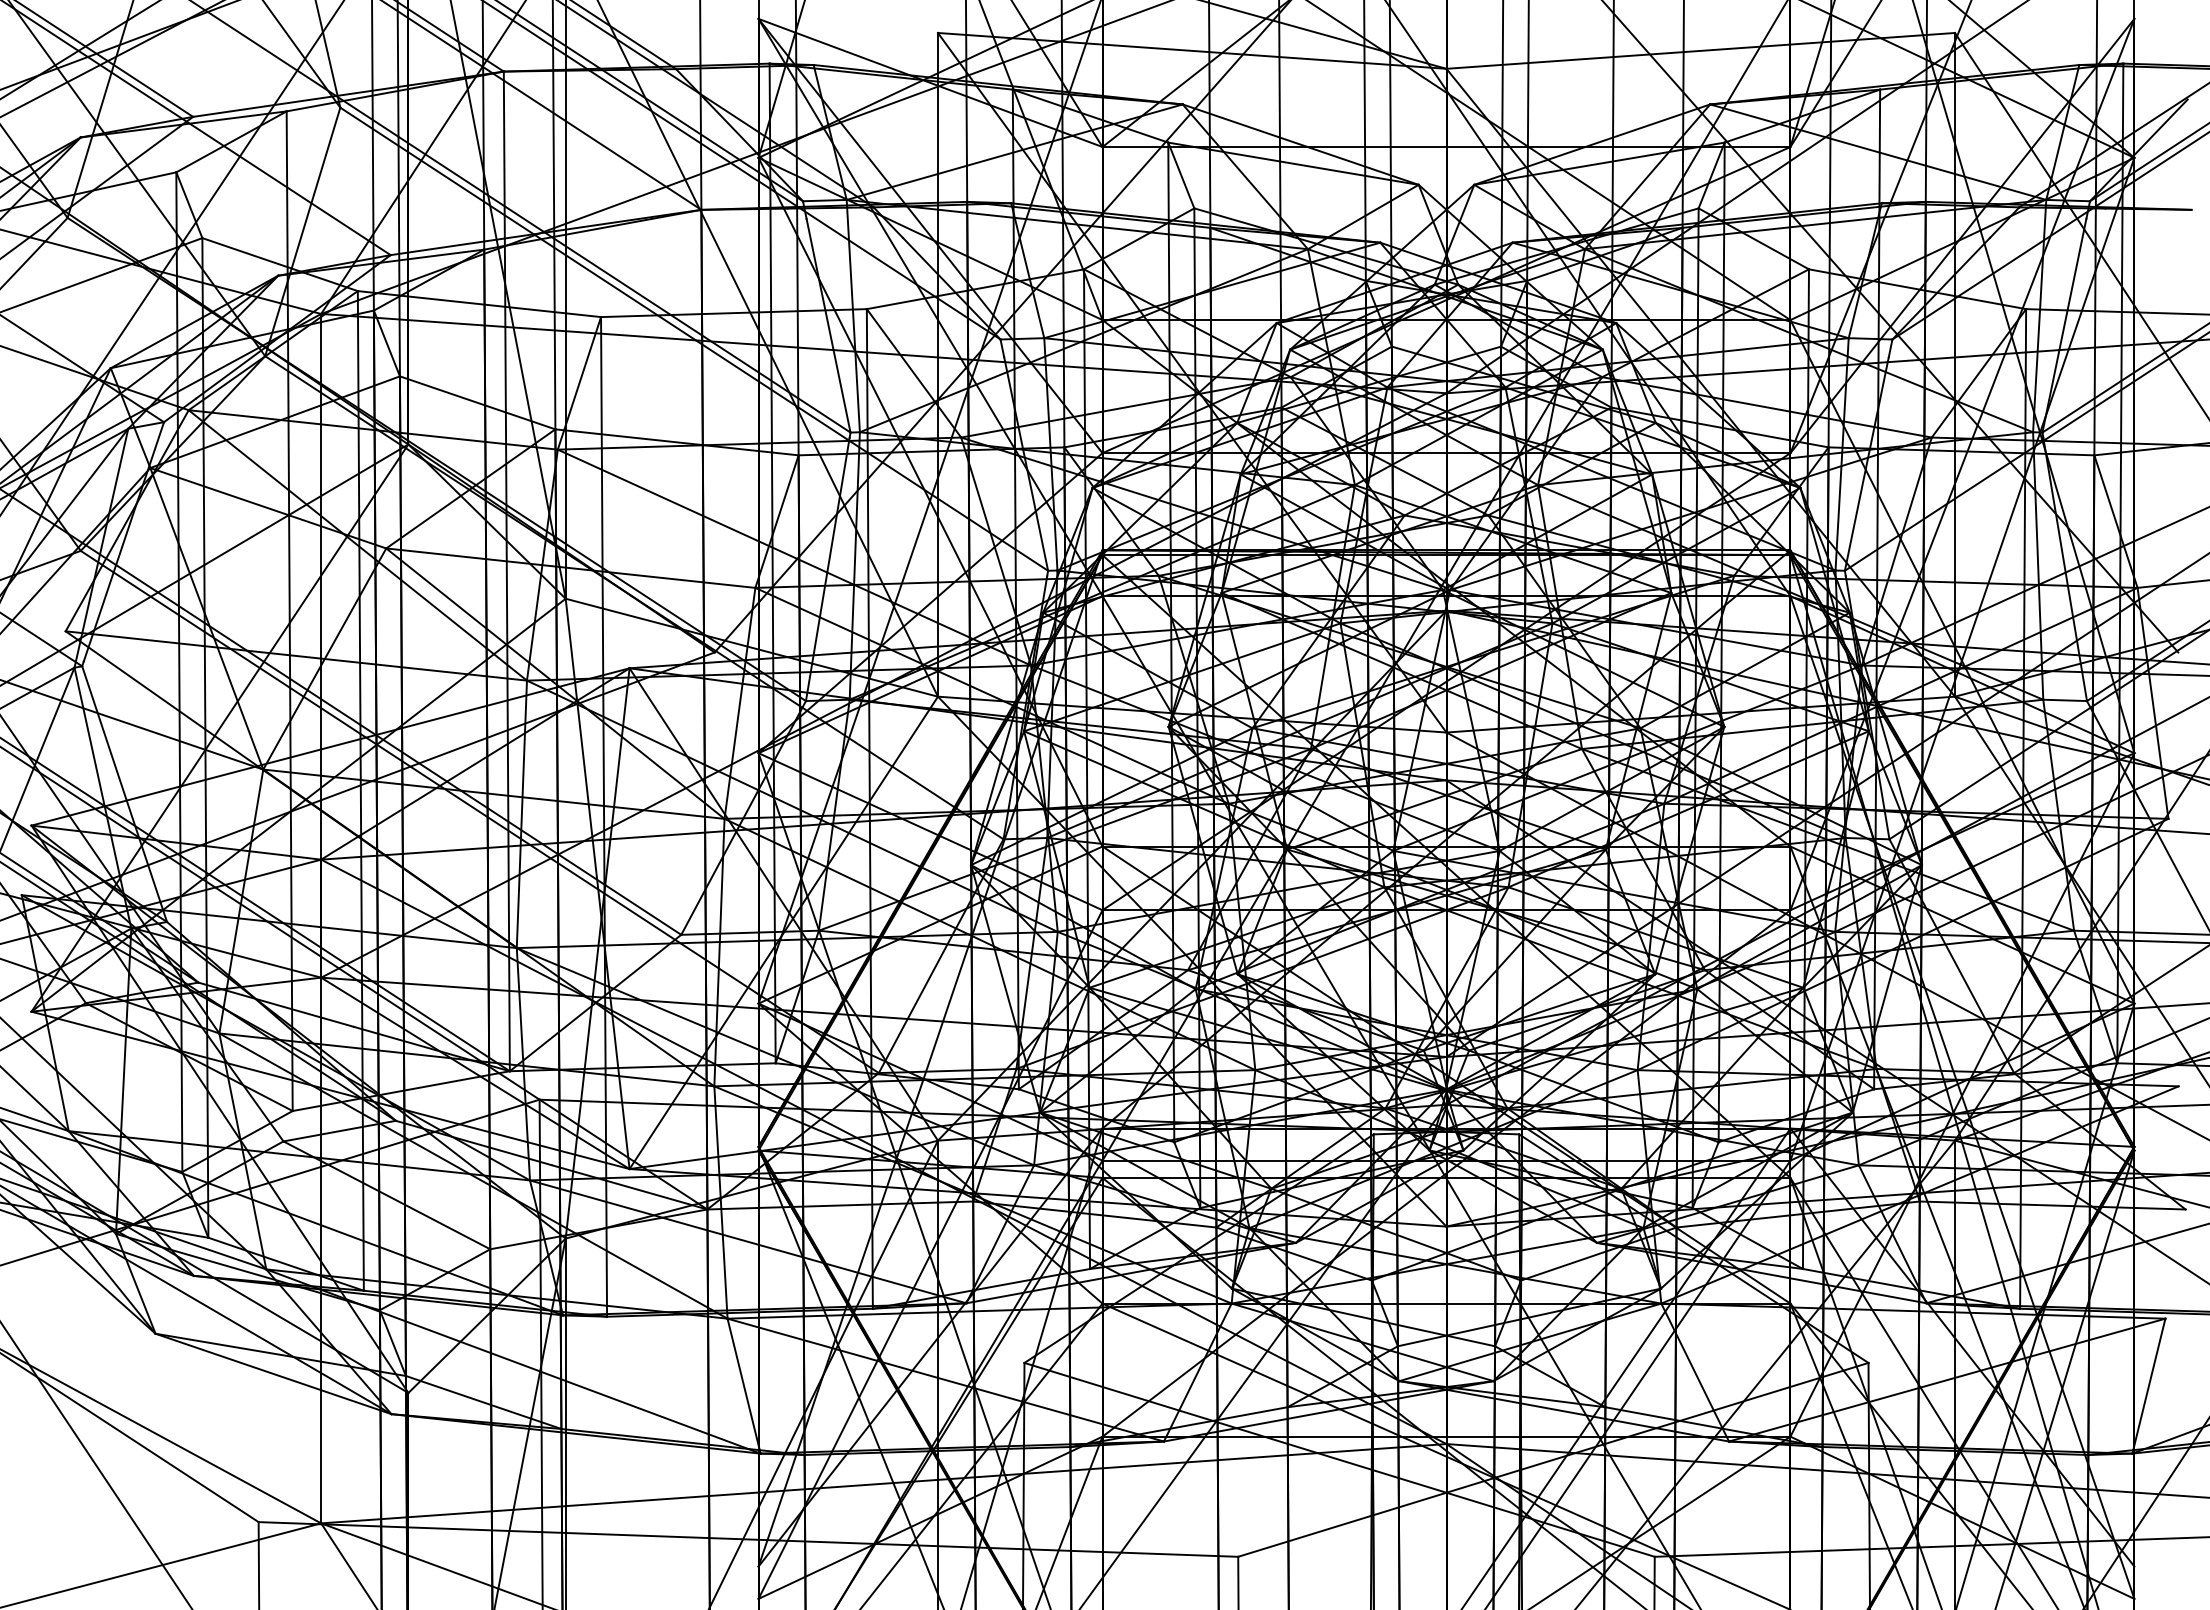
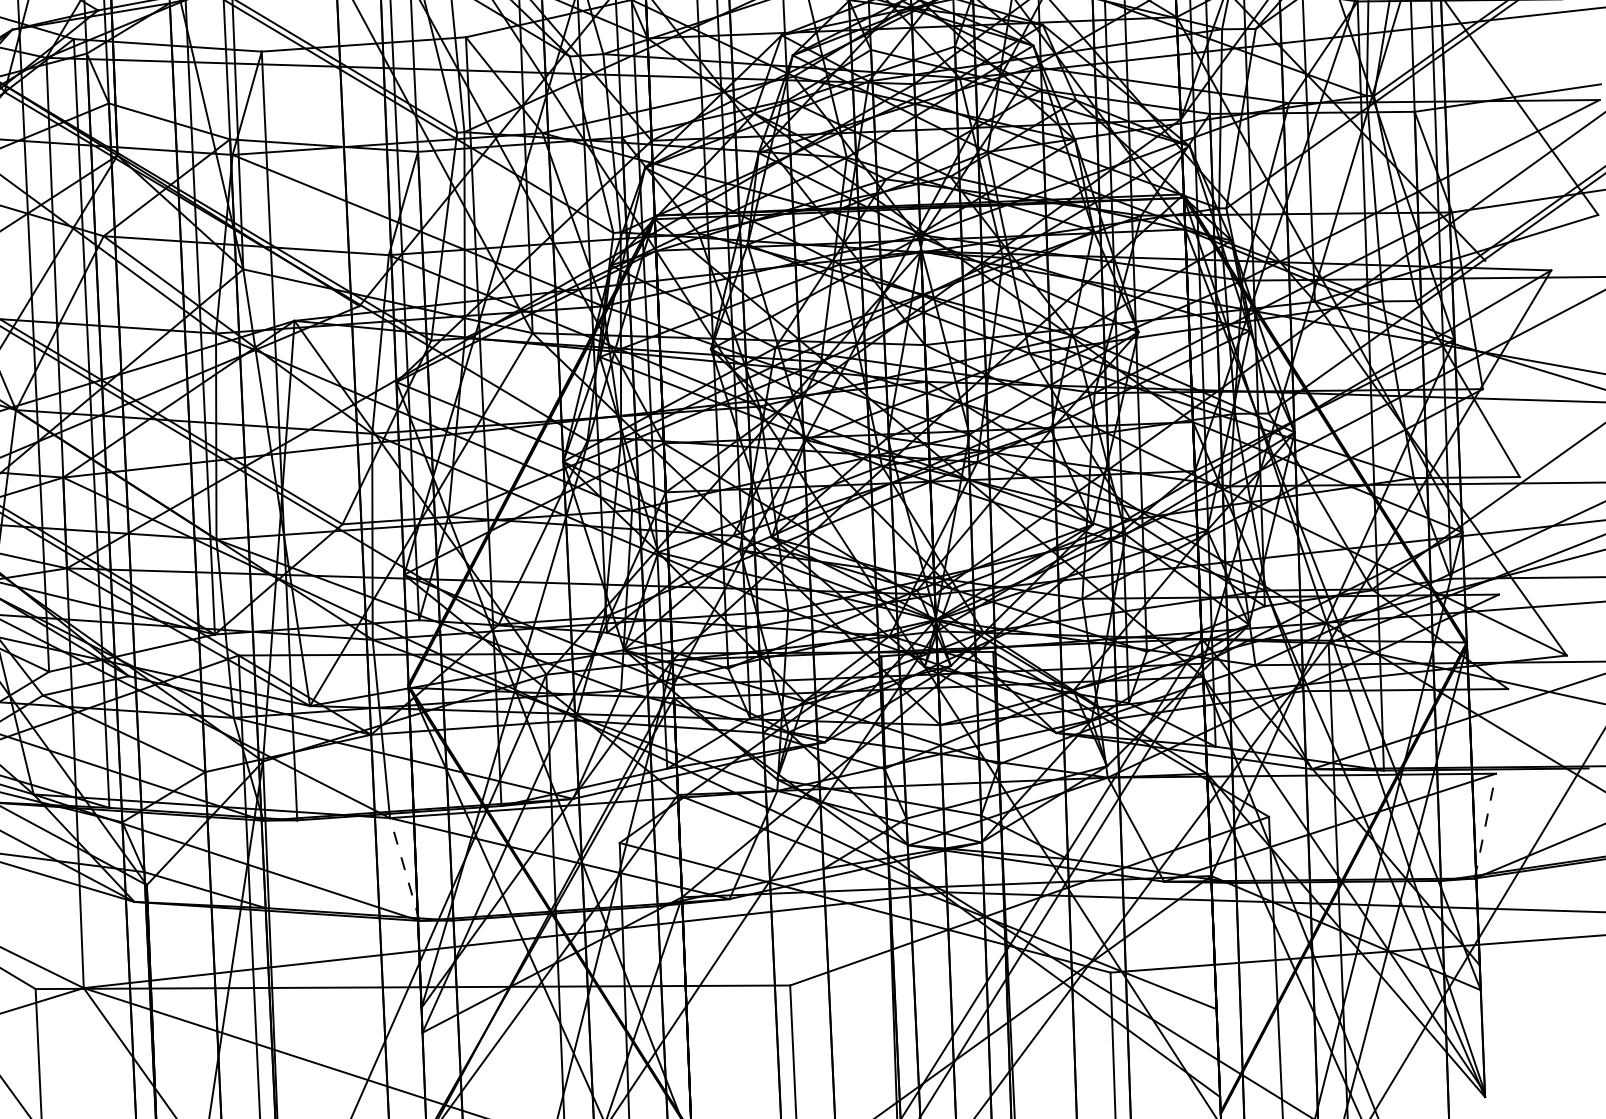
line: (743, 1385) -> (404, 869), solid -> dashed
line: (2149, 1385) -> (1485, 825), solid -> dashed

